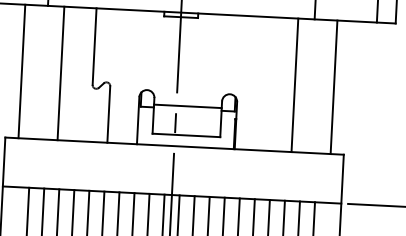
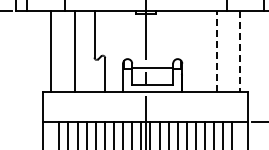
line: (294, 84) -> (216, 51), solid -> dashed
line: (334, 88) -> (240, 52), solid -> dashed

